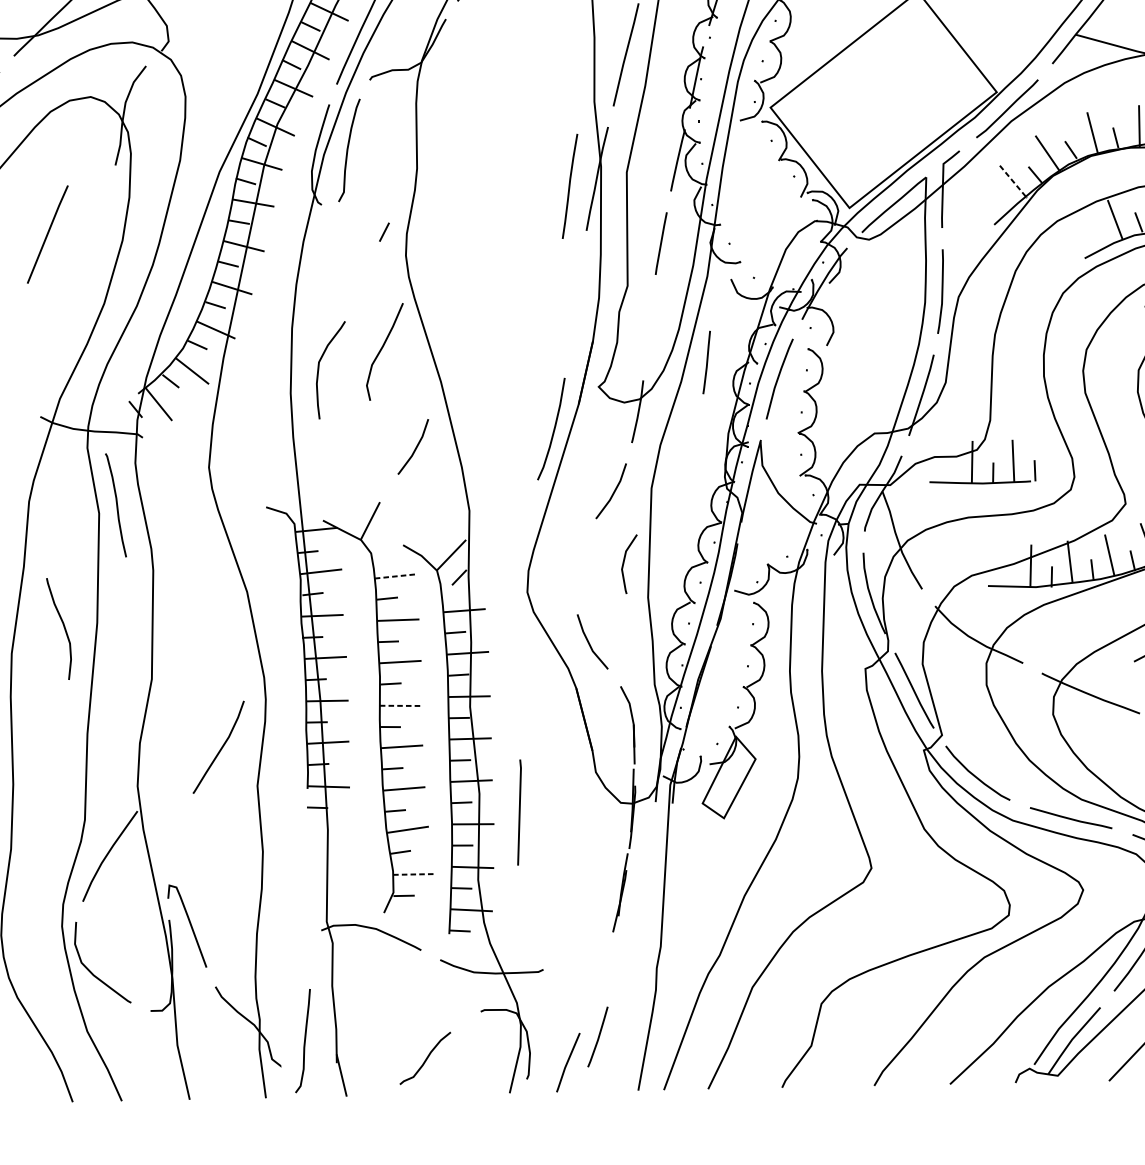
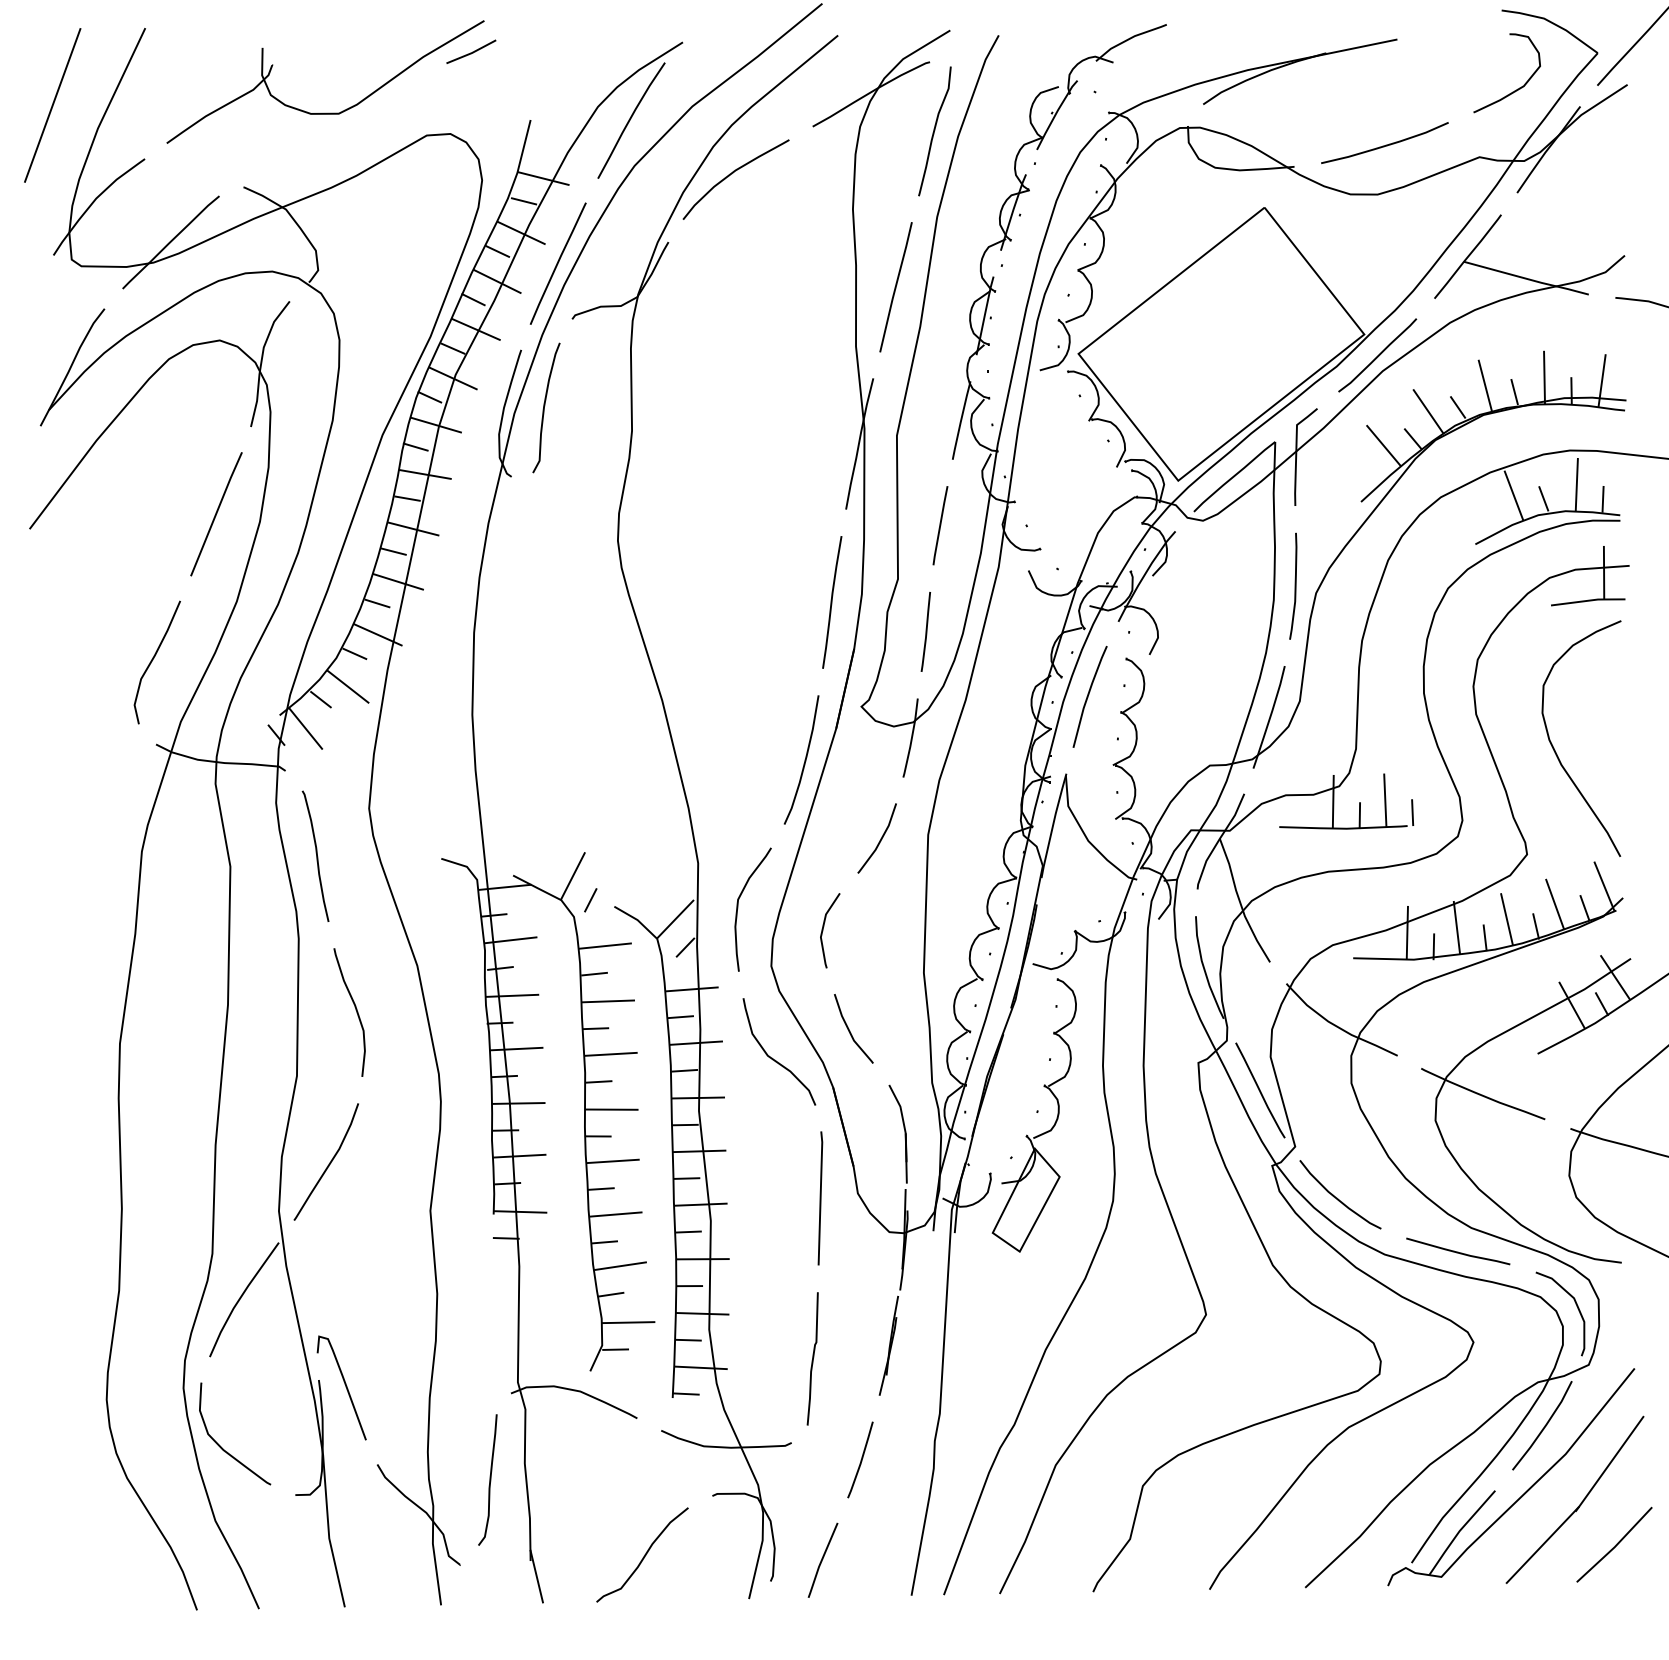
line: (1011, 180) -> (1383, 445), dashed -> solid
curve: (570, 186) -> (832, 602), moved
line: (384, 232) -> (590, 900), moved
line: (47, 234) -> (216, 514), moved
curve: (381, 350) -> (153, 660), moved
line: (706, 362) -> (925, 631), moved
curve: (319, 369) -> (738, 908), moved
line: (415, 448) -> (629, 784), removed
curve: (116, 504) -> (316, 855), moved
line: (624, 564) -> (823, 930), moved
line: (395, 576) -> (604, 946), dashed -> solid
curve: (63, 627) -> (355, 1010), moved
curve: (530, 666) -> (775, 1059), added
line: (400, 705) -> (610, 1109), dashed -> solid
curve: (221, 747) -> (329, 1162), moved
line: (519, 812) -> (820, 1198), moved
line: (413, 874) -> (627, 1322), dashed -> solid
curve: (559, 902) -> (812, 1358), added
line: (597, 1036) -> (860, 1459), moved
curve: (304, 1040) -> (489, 1479), moved
part: (425, 1058) -> (642, 1554), size x1.43

